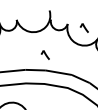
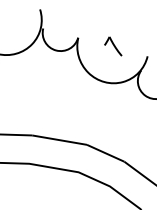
part: (44, 54) -> (29, 101), removed

